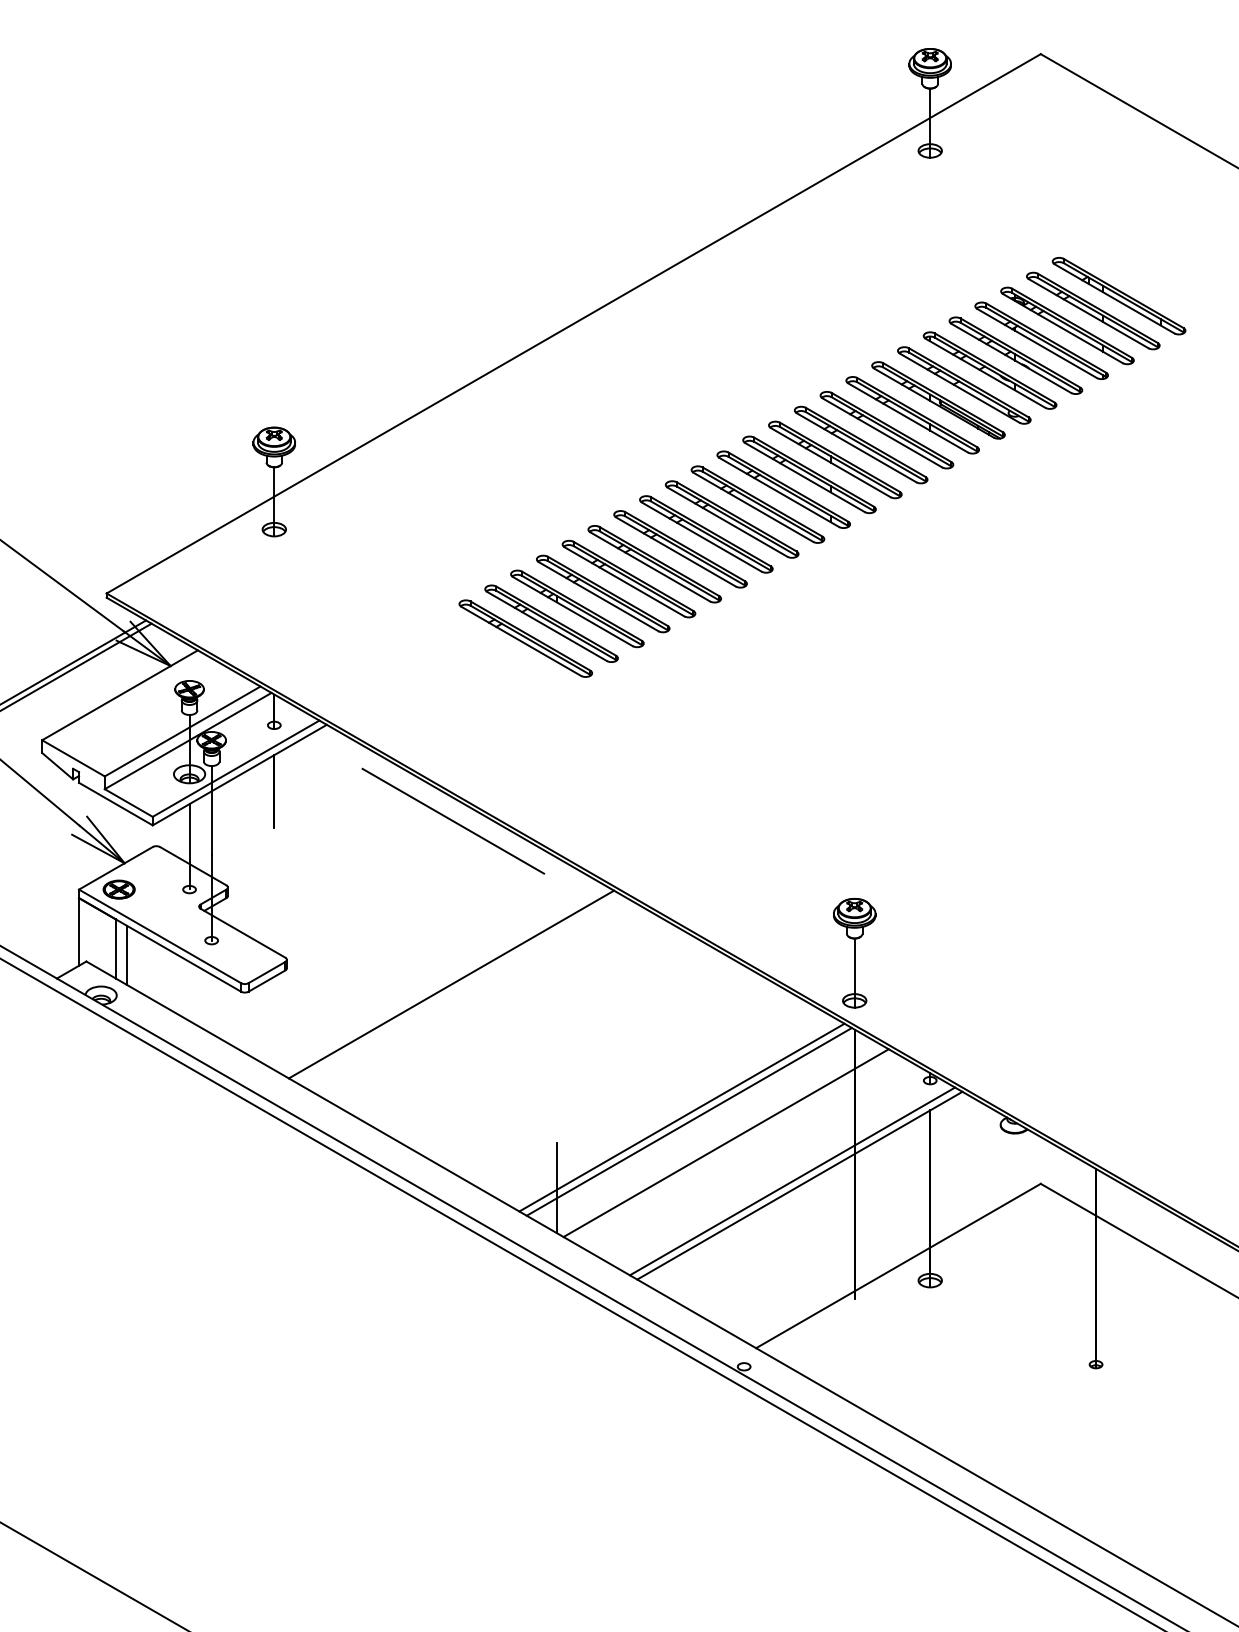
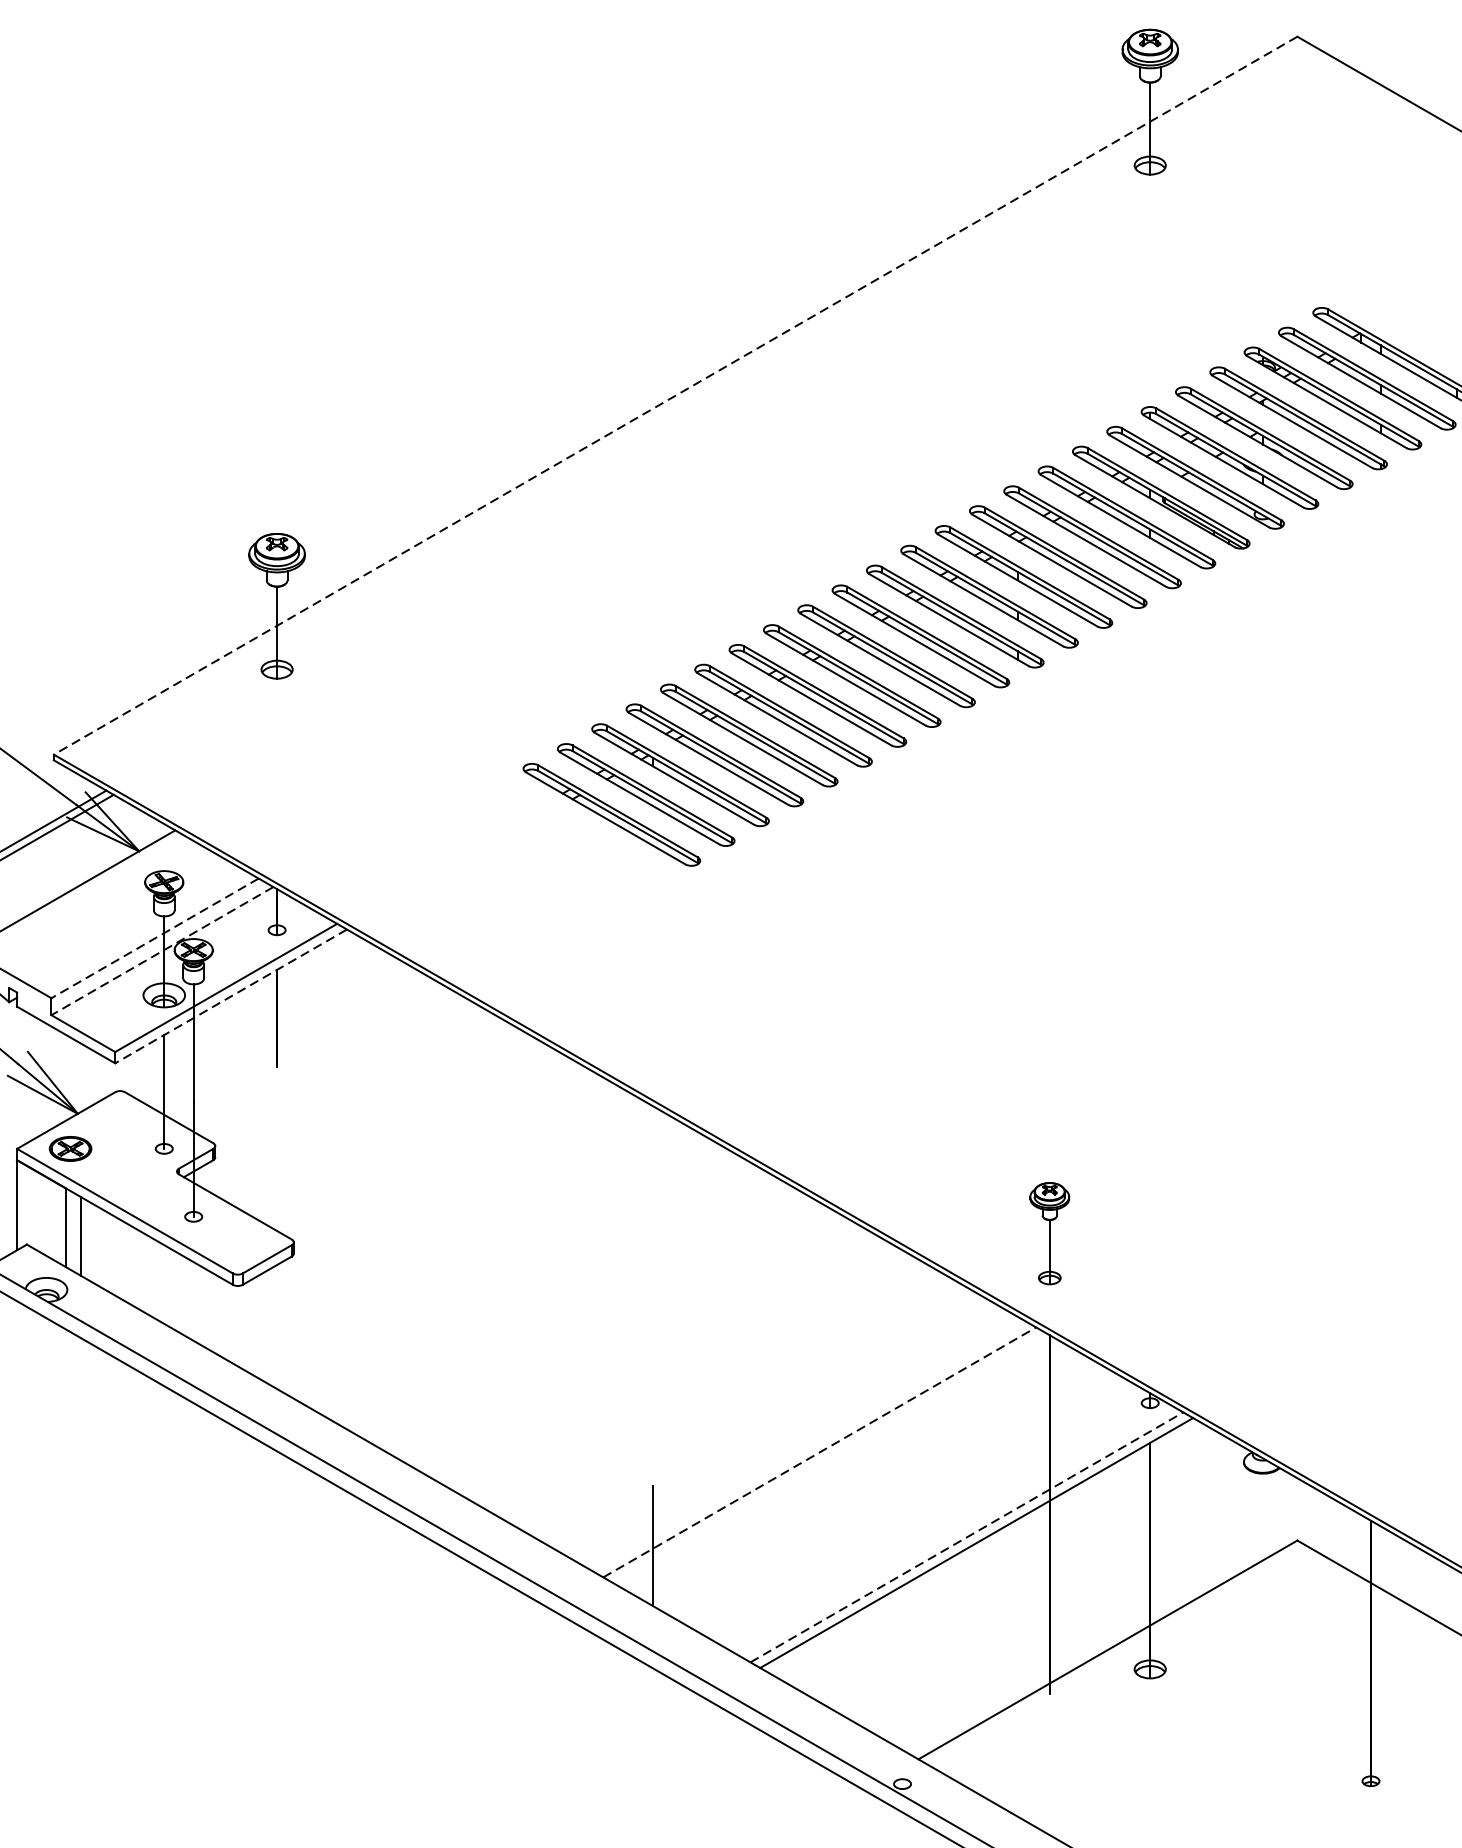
line: (573, 324) -> (675, 396), solid -> dashed
line: (182, 731) -> (154, 938), solid -> dashed
line: (187, 741) -> (161, 951), solid -> dashed
line: (239, 775) -> (230, 996), solid -> dashed
line: (453, 820) -> (515, 1056), removed
part: (854, 953) -> (1049, 1233), size x0.7
line: (451, 984) -> (512, 1275), removed
line: (681, 1117) -> (819, 1452), solid -> dashed
line: (688, 1121) -> (828, 1457), removed
line: (725, 1143) -> (877, 1486), removed
line: (792, 1181) -> (966, 1537), solid -> dashed

